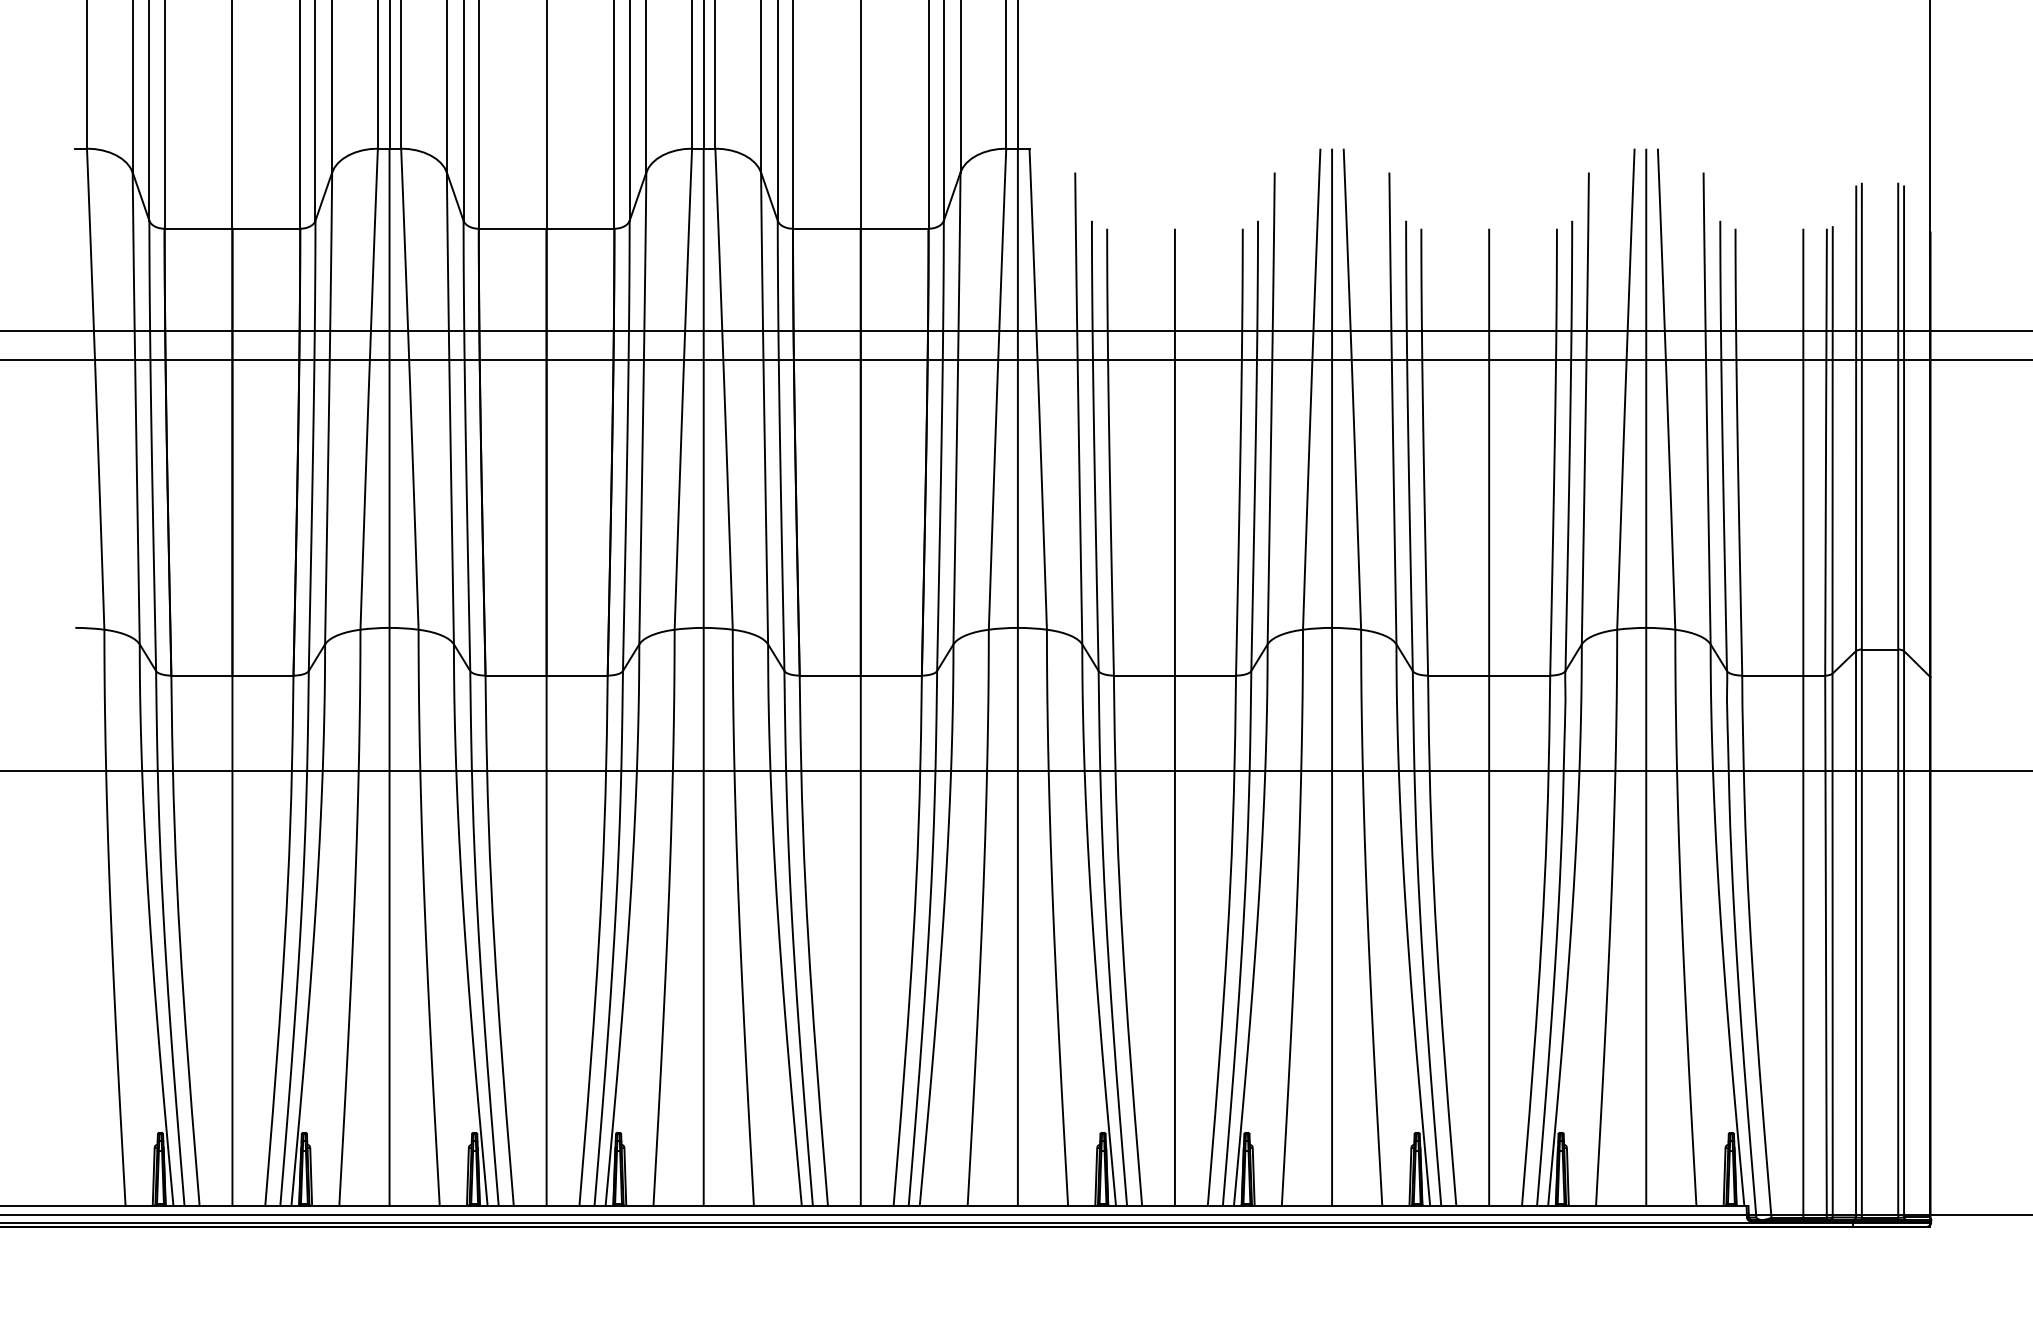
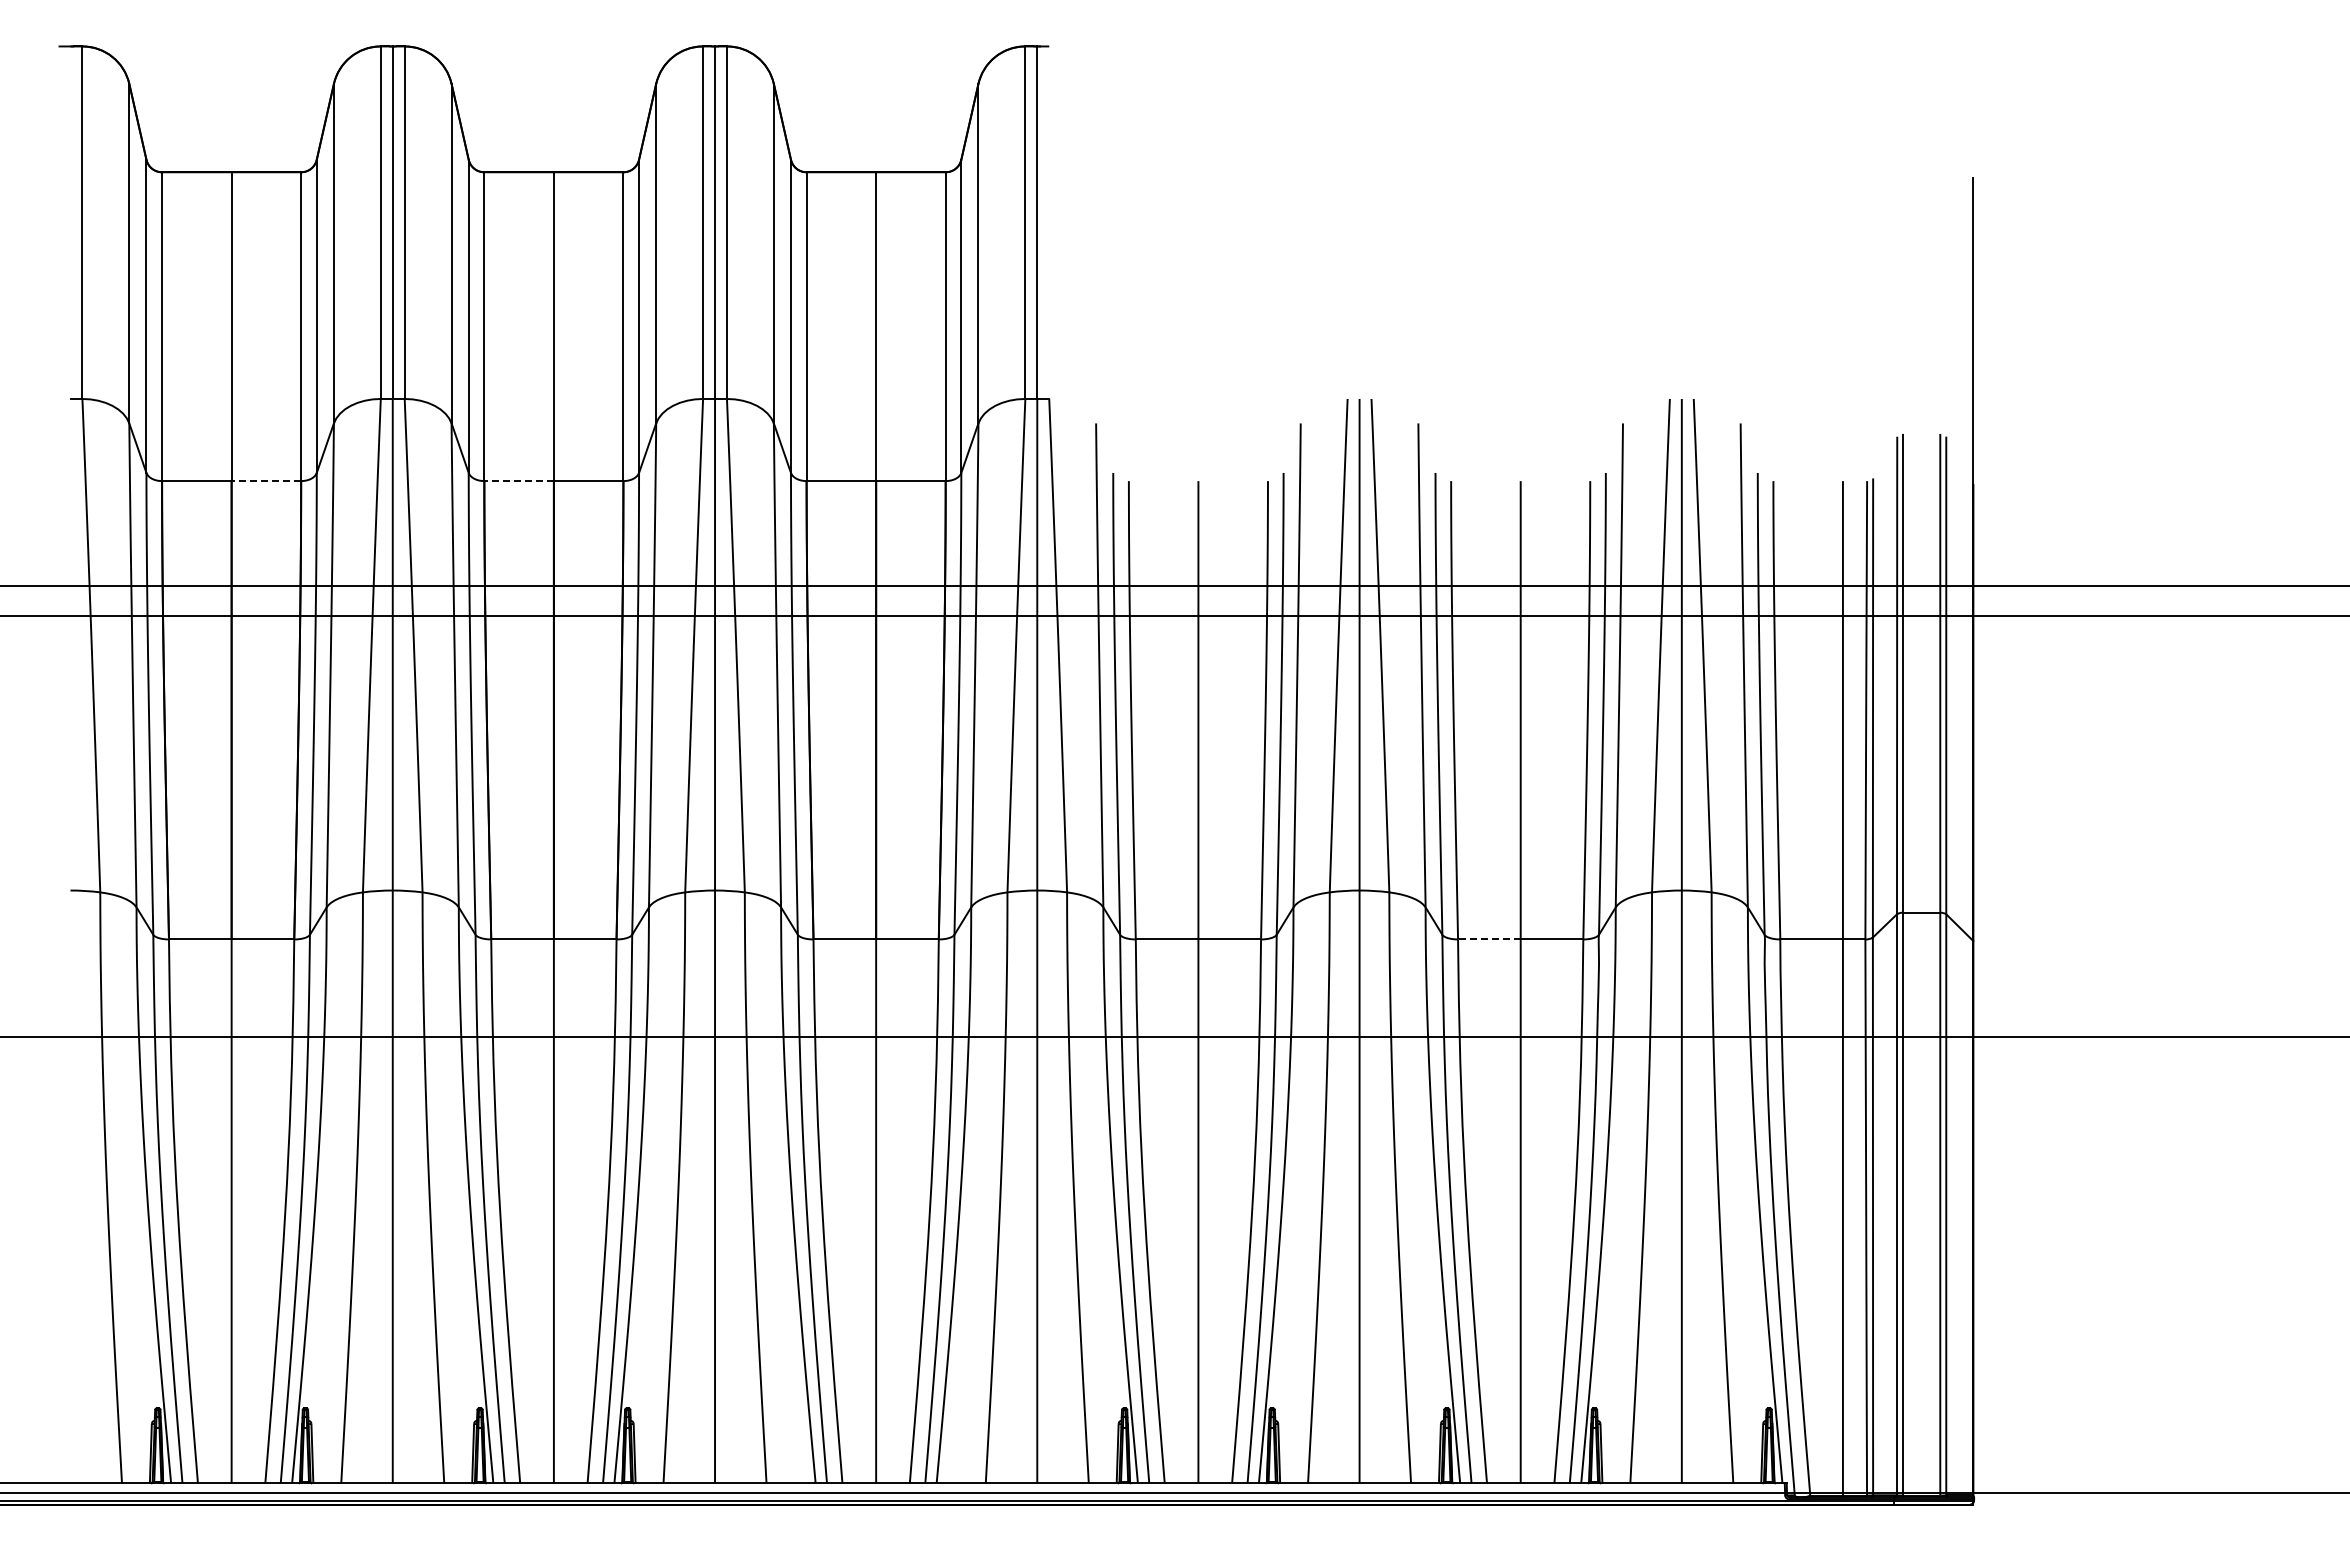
line: (266, 229) -> (266, 481), solid -> dashed
line: (513, 229) -> (519, 481), solid -> dashed
line: (1457, 675) -> (1488, 939), solid -> dashed

